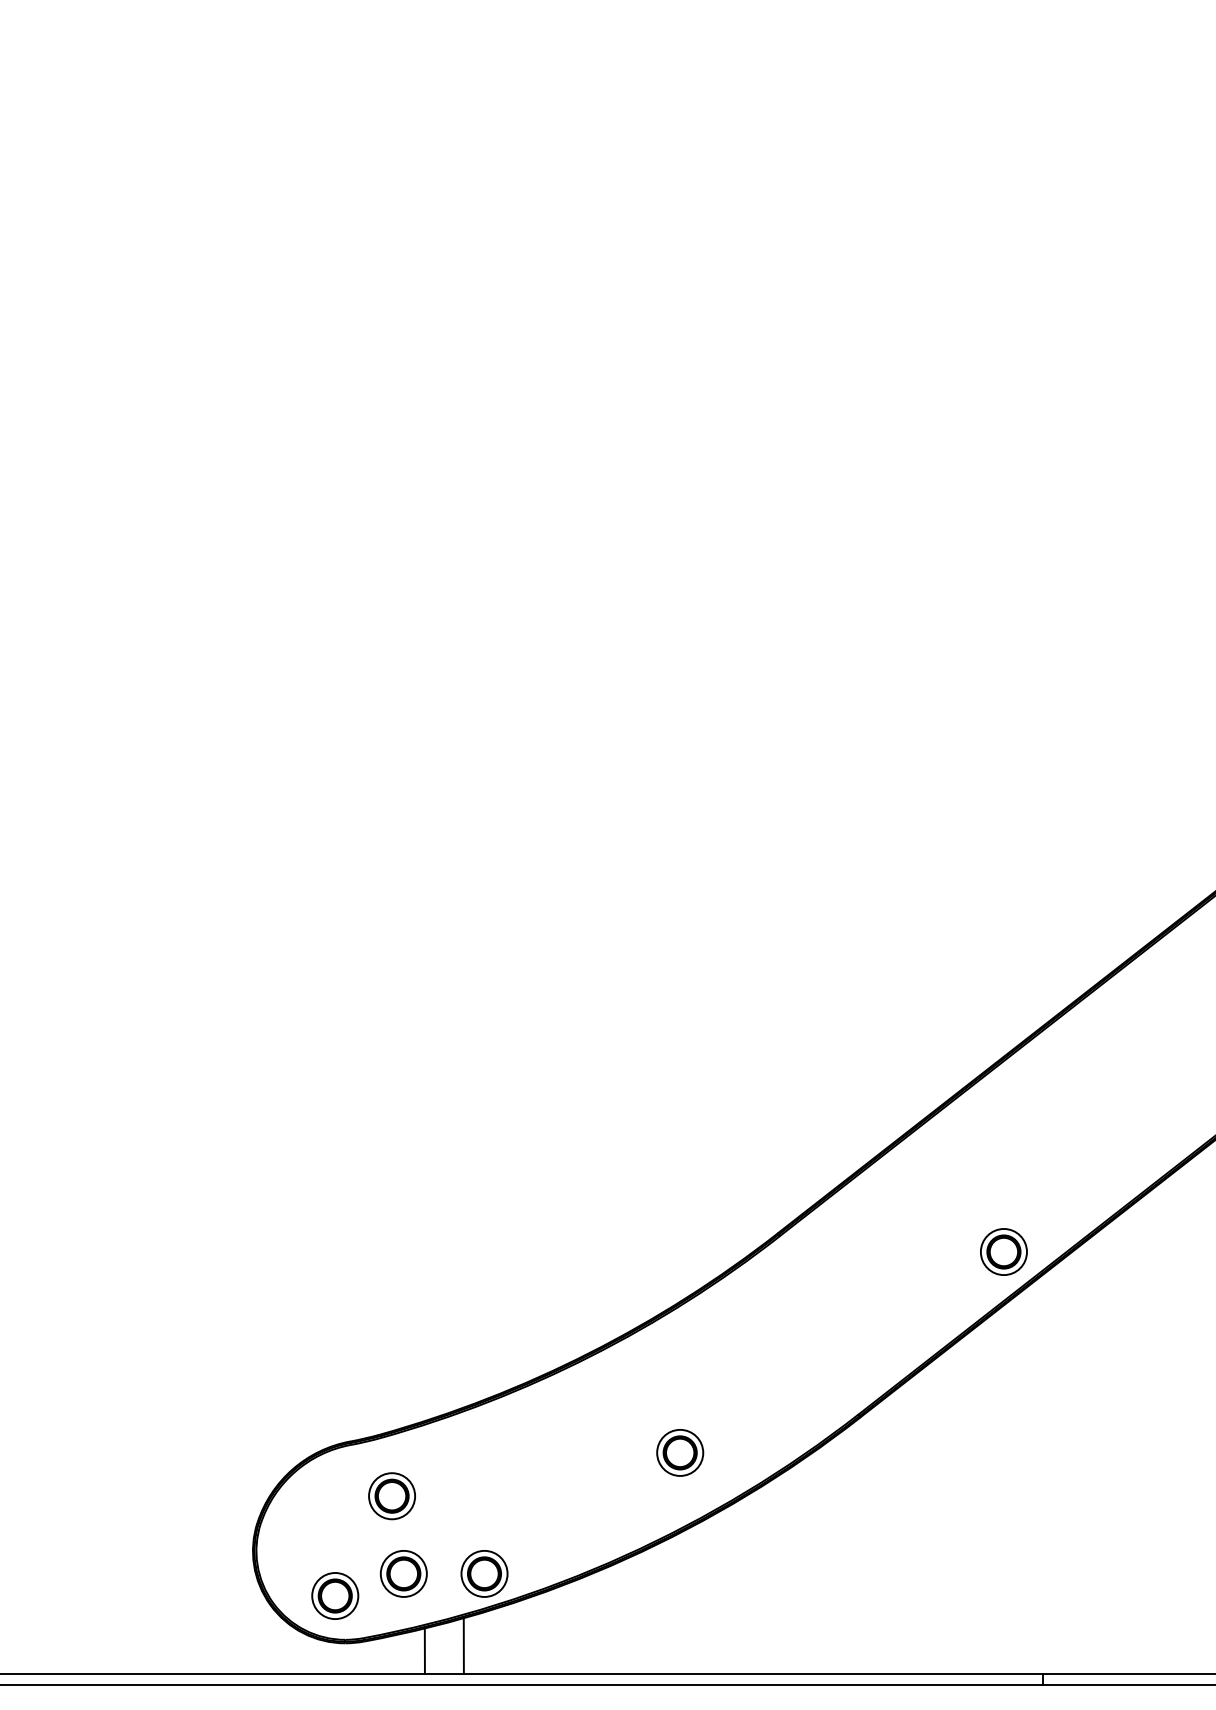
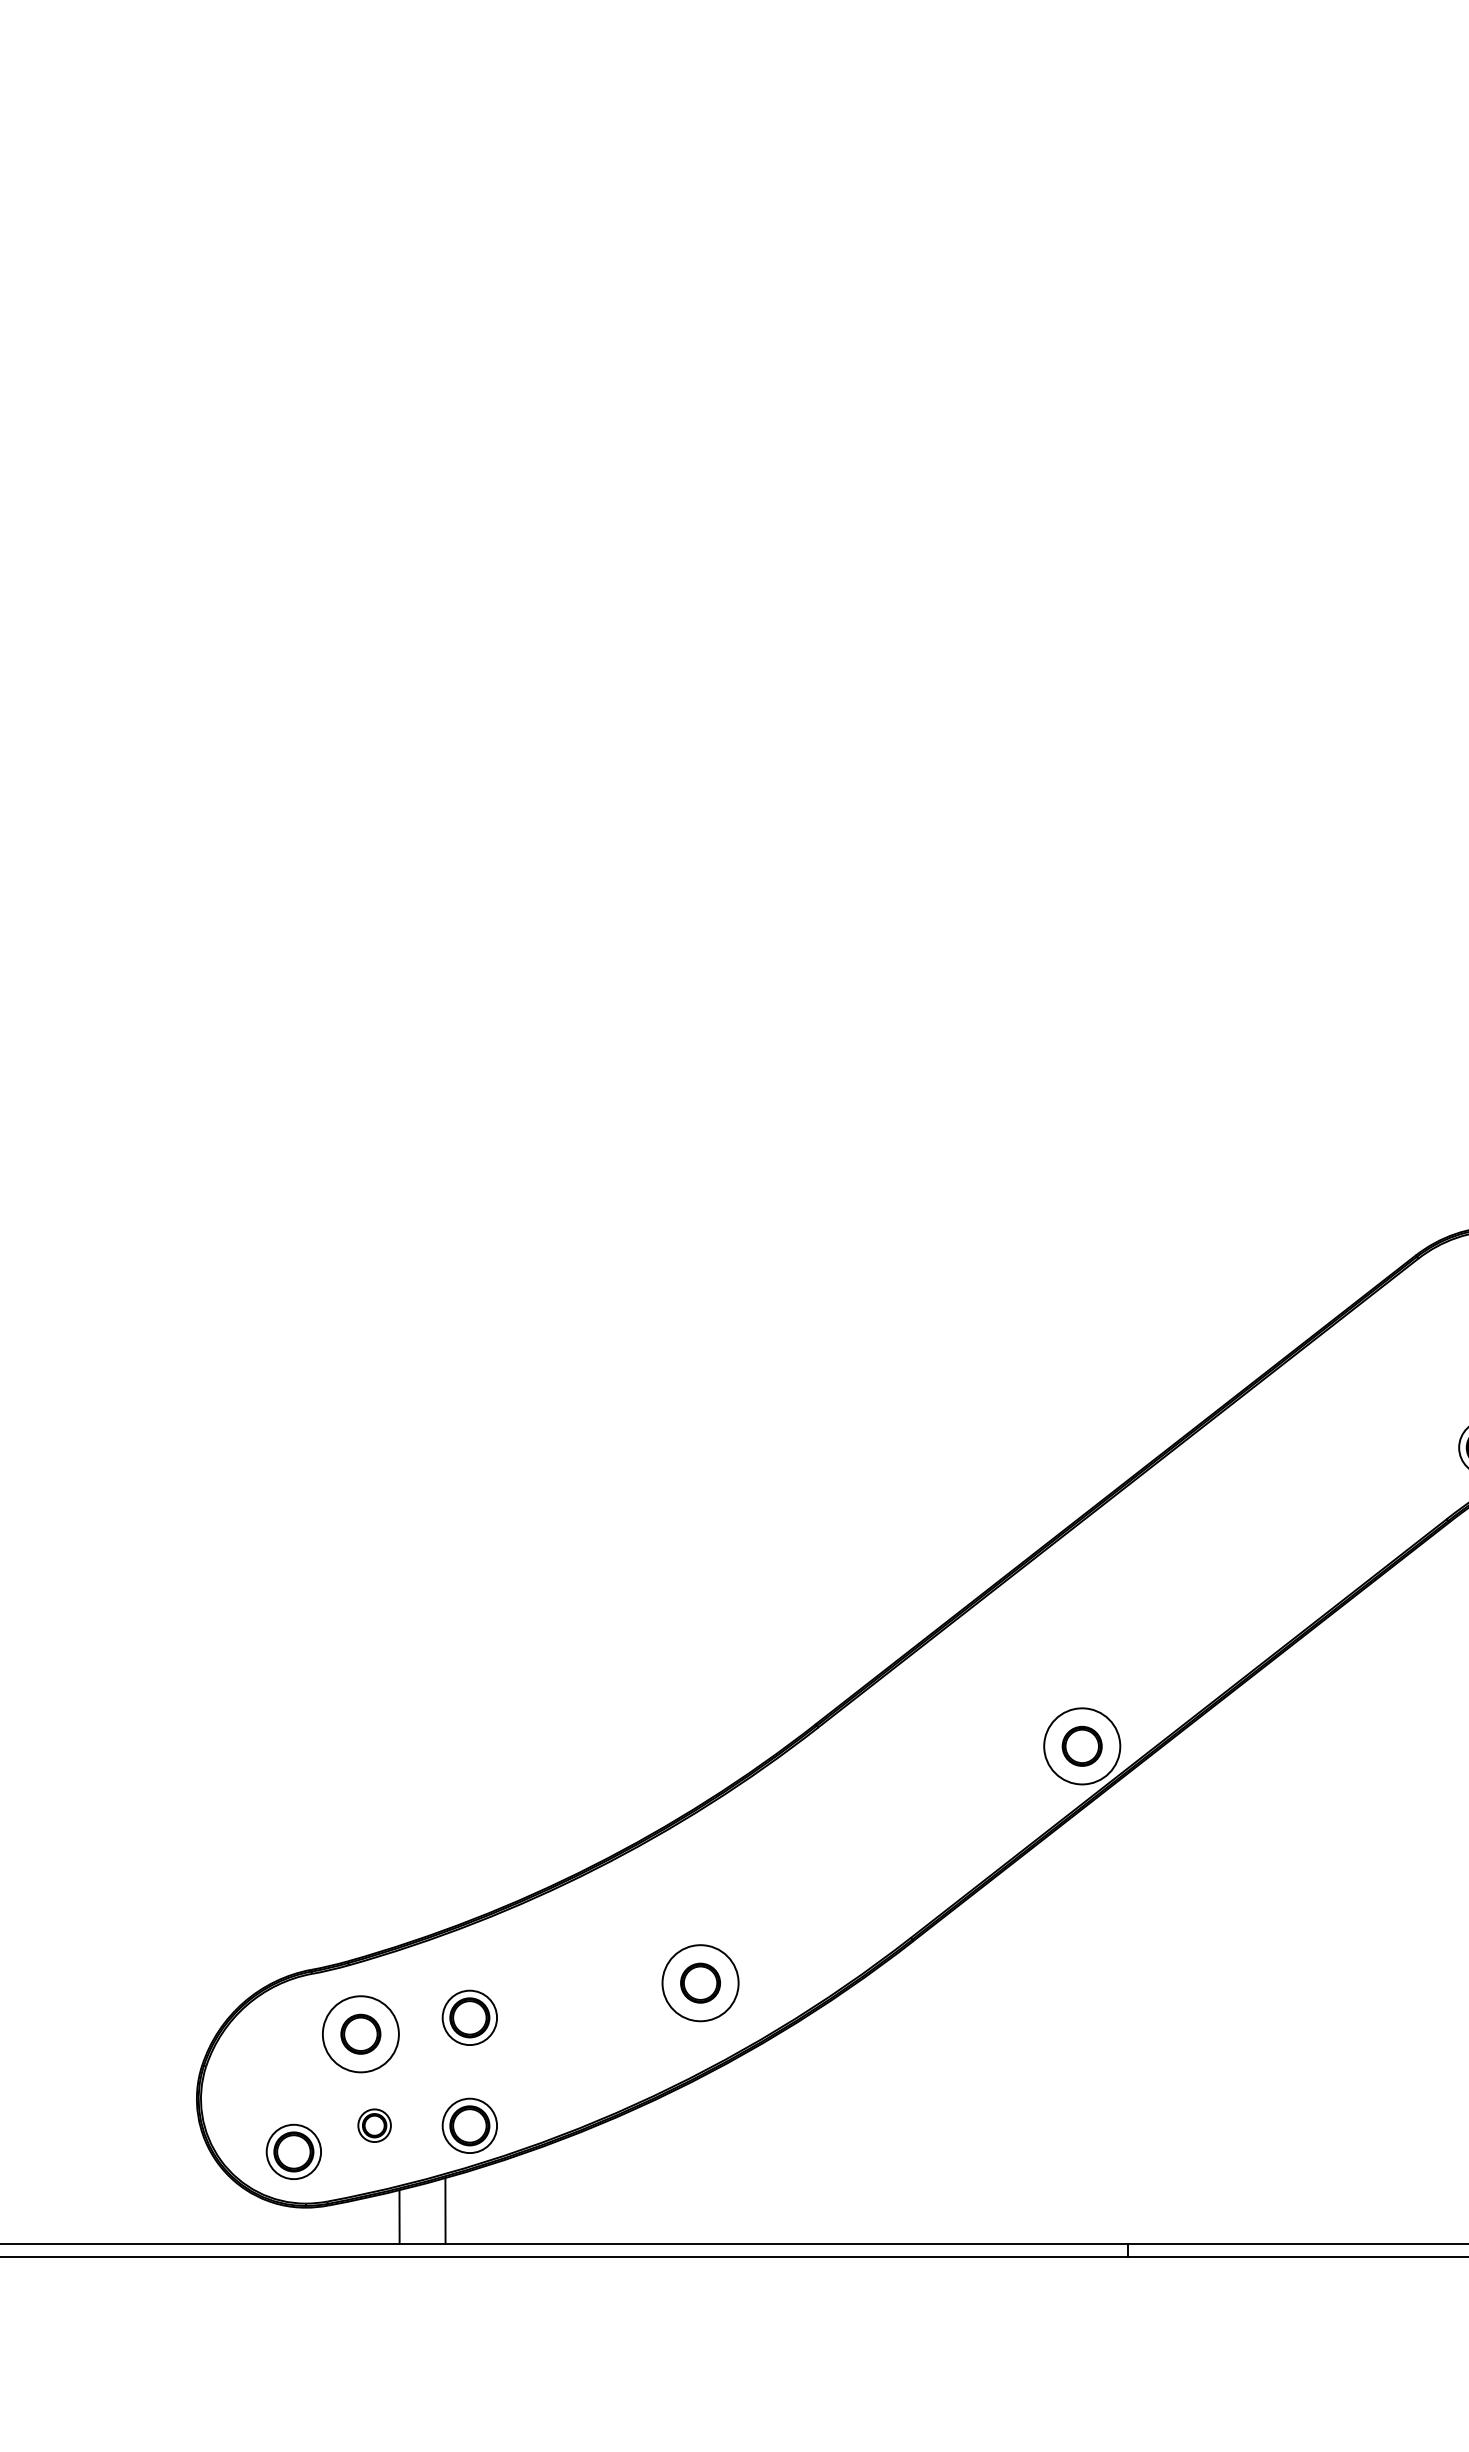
circle: (1004, 1252) -> (1082, 1746), size x1.4
circle: (680, 1453) -> (700, 1983), size x1.4
part: (484, 1481) -> (469, 2017), added
circle: (391, 1496) -> (360, 2034), size x1.4
part: (403, 1573) -> (374, 2125), size x0.6

